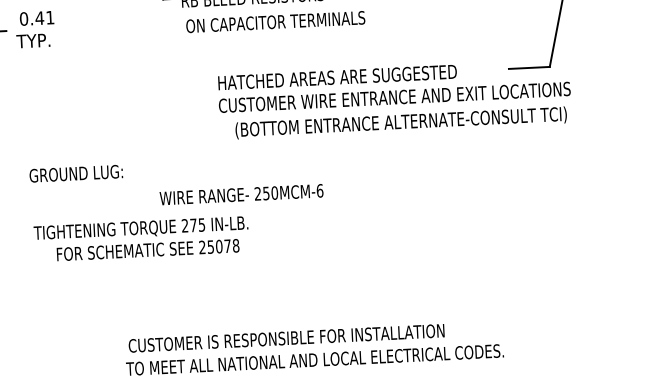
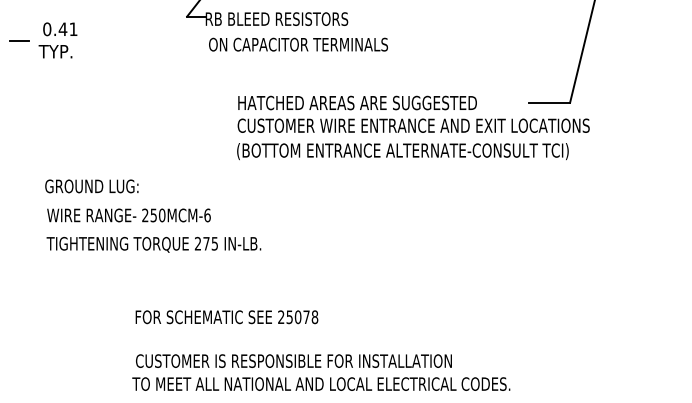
text: (400, 122) -> (402, 151), moved
text: (241, 194) -> (128, 215), moved
text: (147, 250) -> (226, 317), moved

